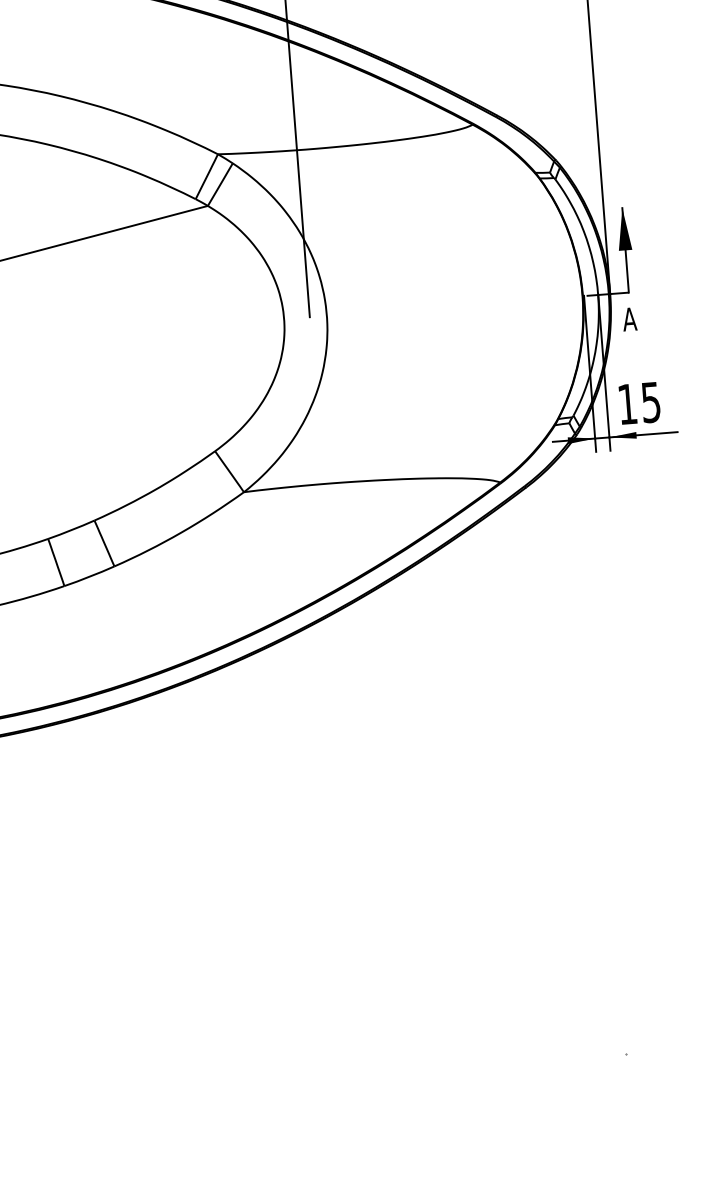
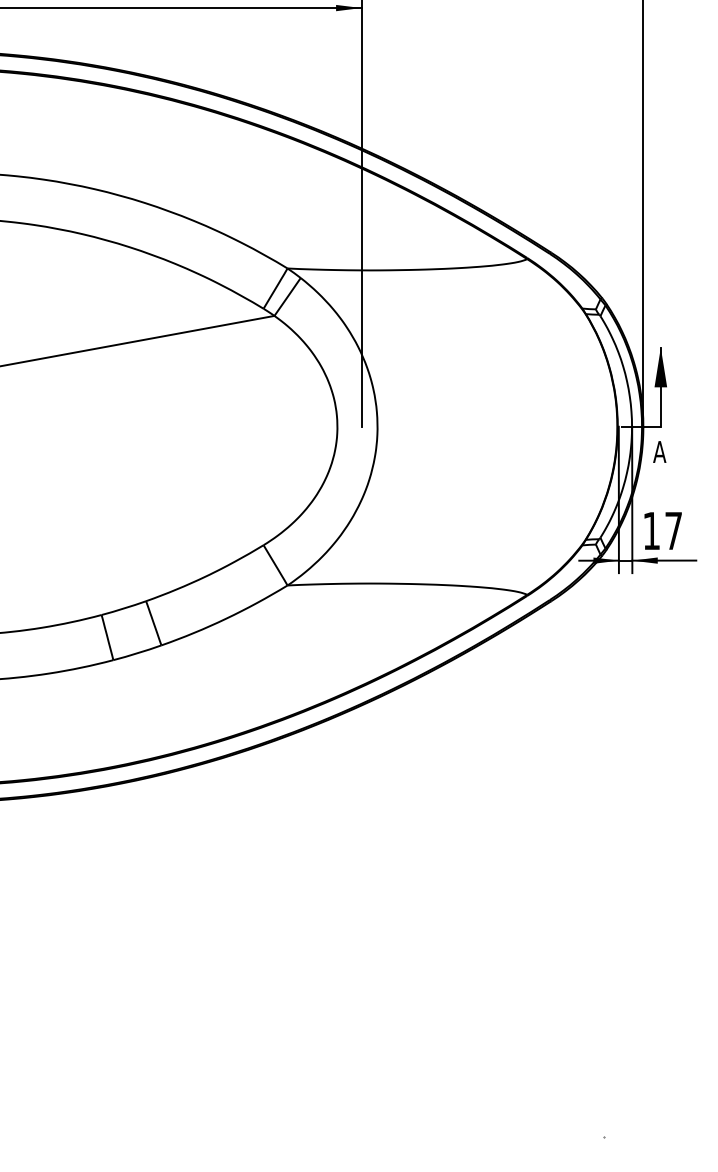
text: (650, 403) -> (673, 531), 15 -> 17

